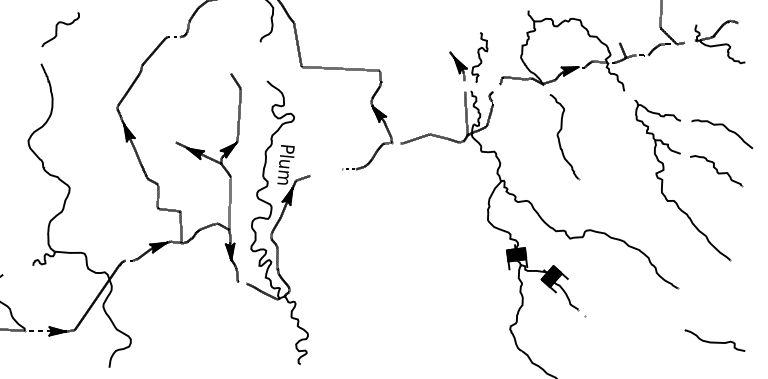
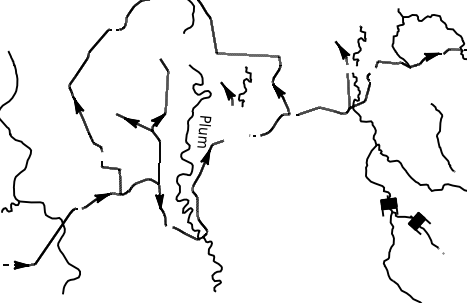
curve: (57, 29) -> (21, 23), removed
part: (319, 114) -> (231, 91), added
part: (564, 137) -> (442, 138), moved

